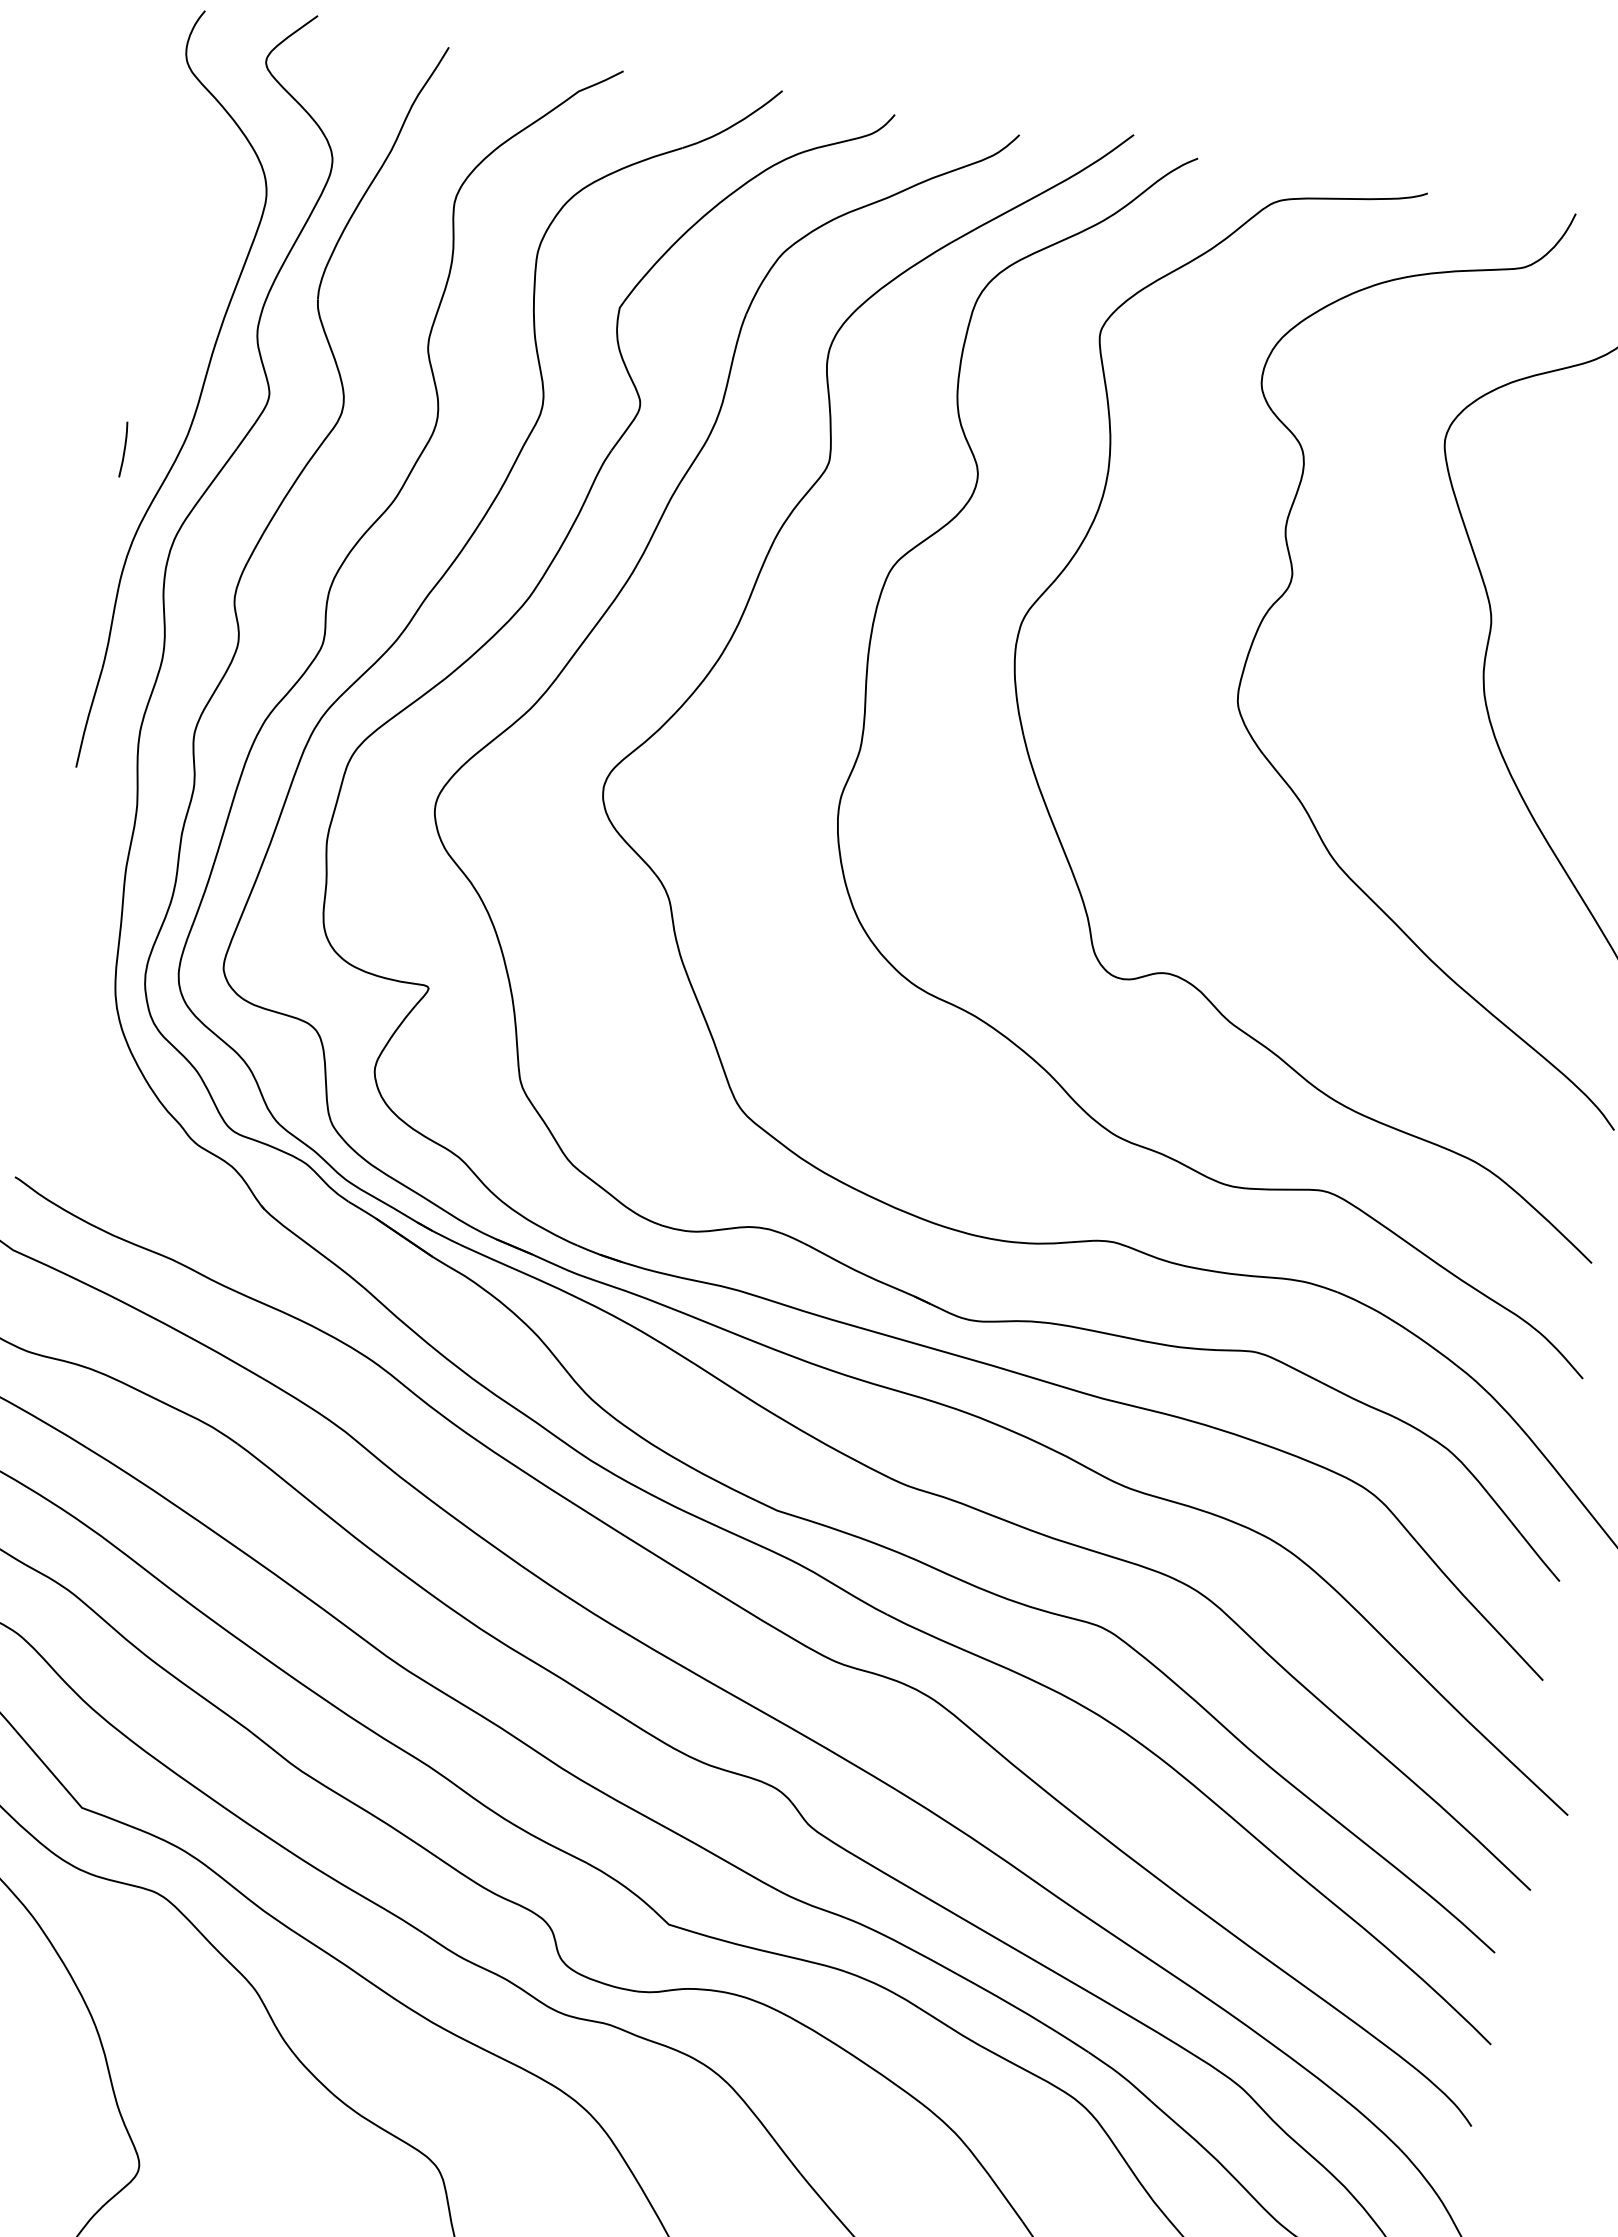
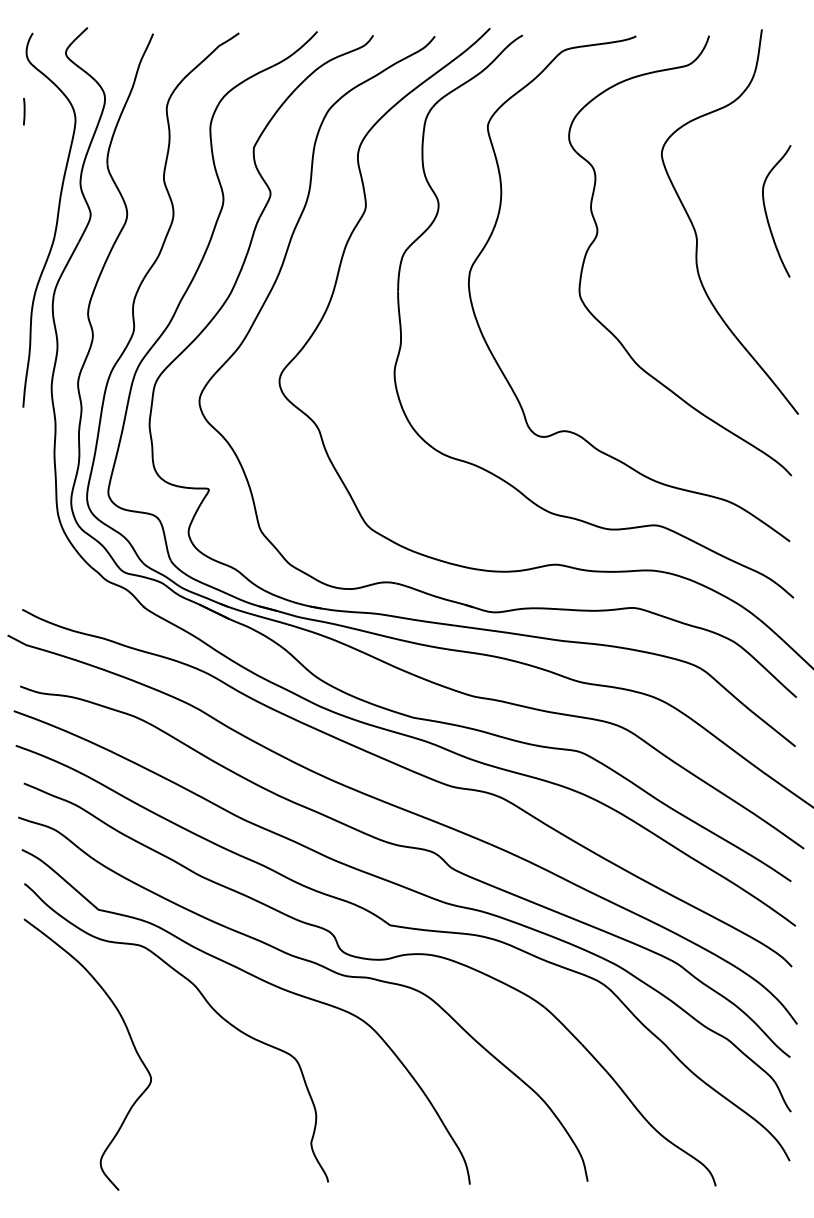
line: (124, 449) -> (24, 111), moved

